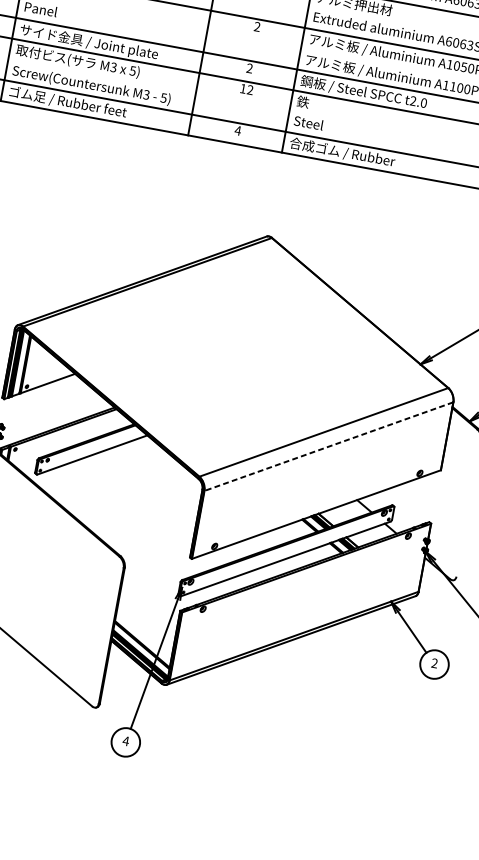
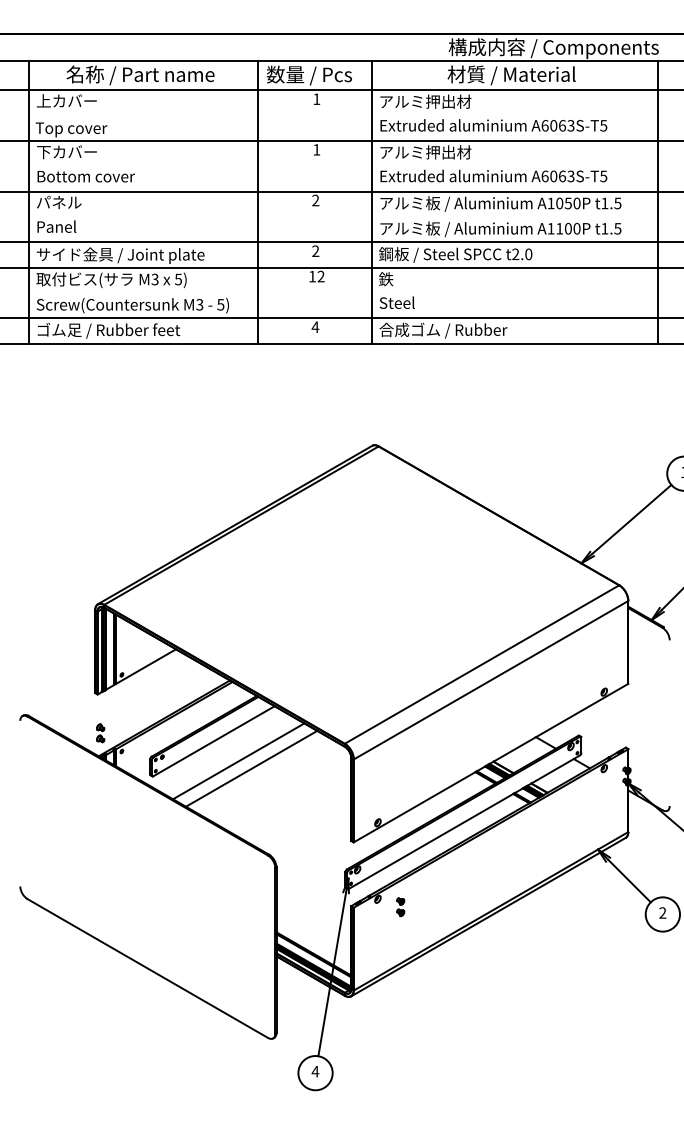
line: (328, 446) -> (490, 680), dashed -> solid
line: (109, 475) -> (238, 761), added
line: (119, 482) -> (251, 768), added
part: (220, 619) -> (400, 907), added

